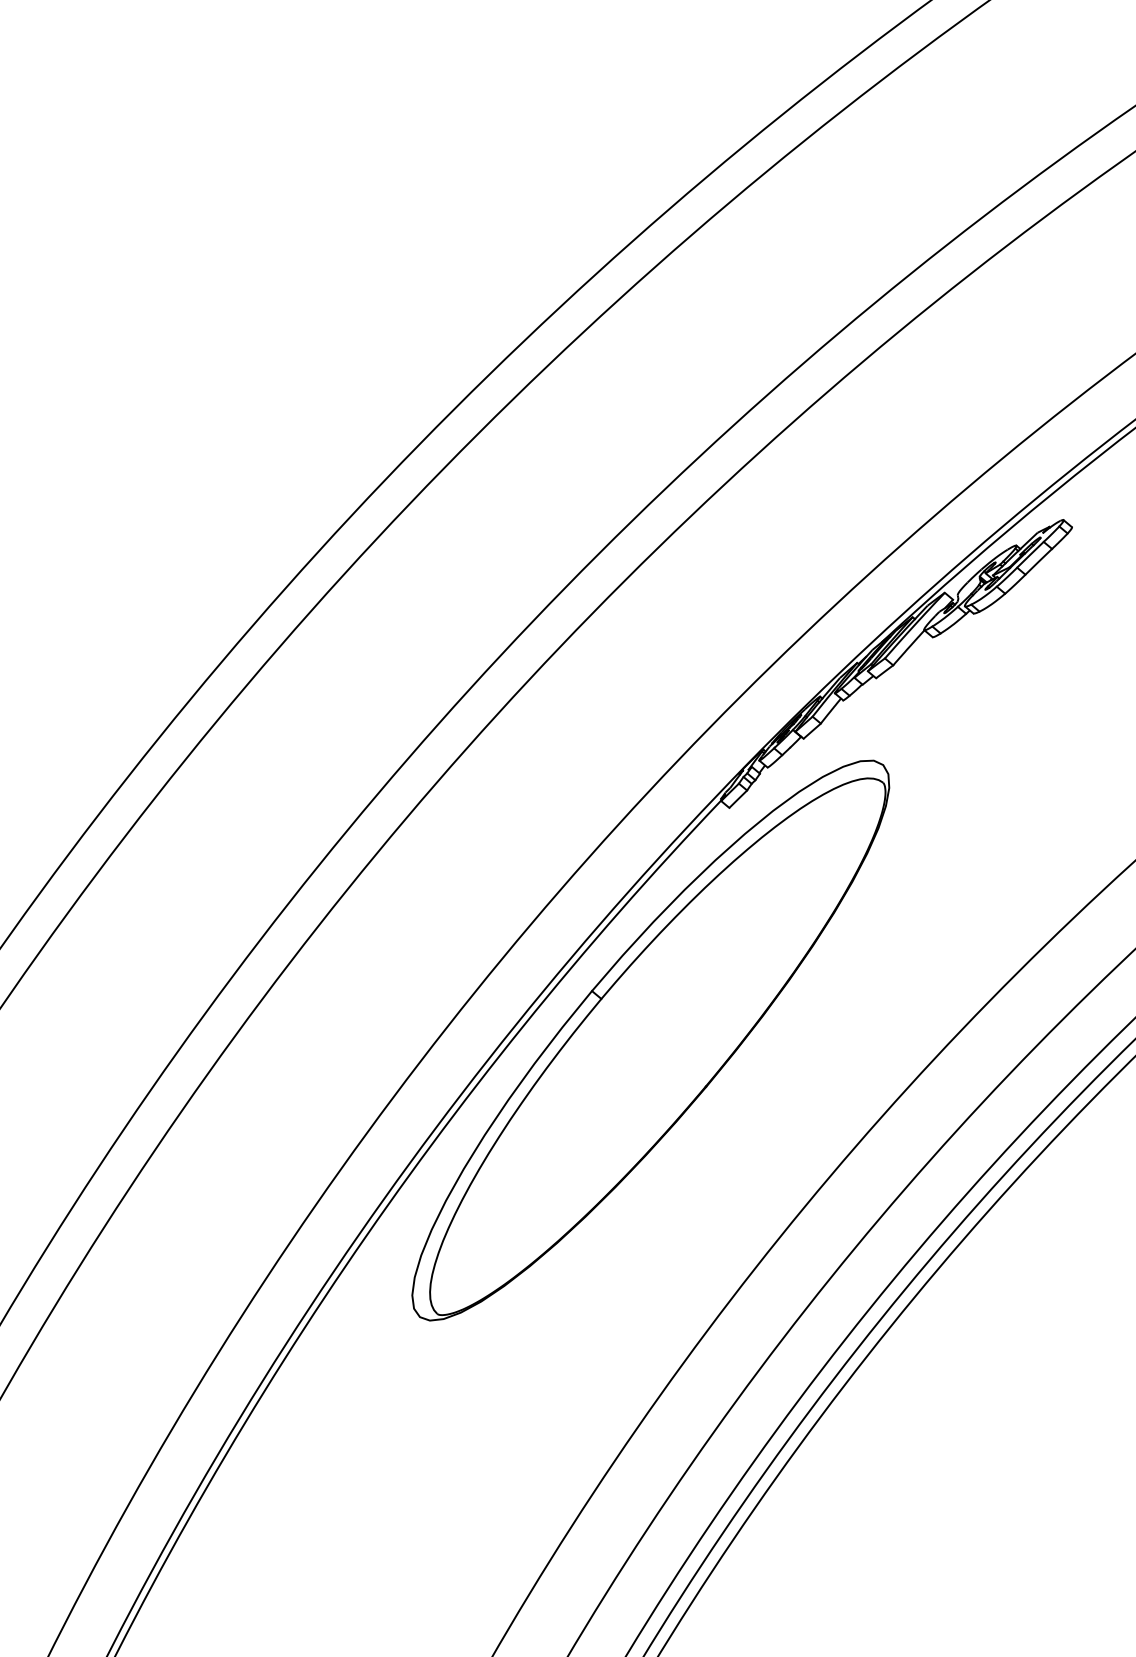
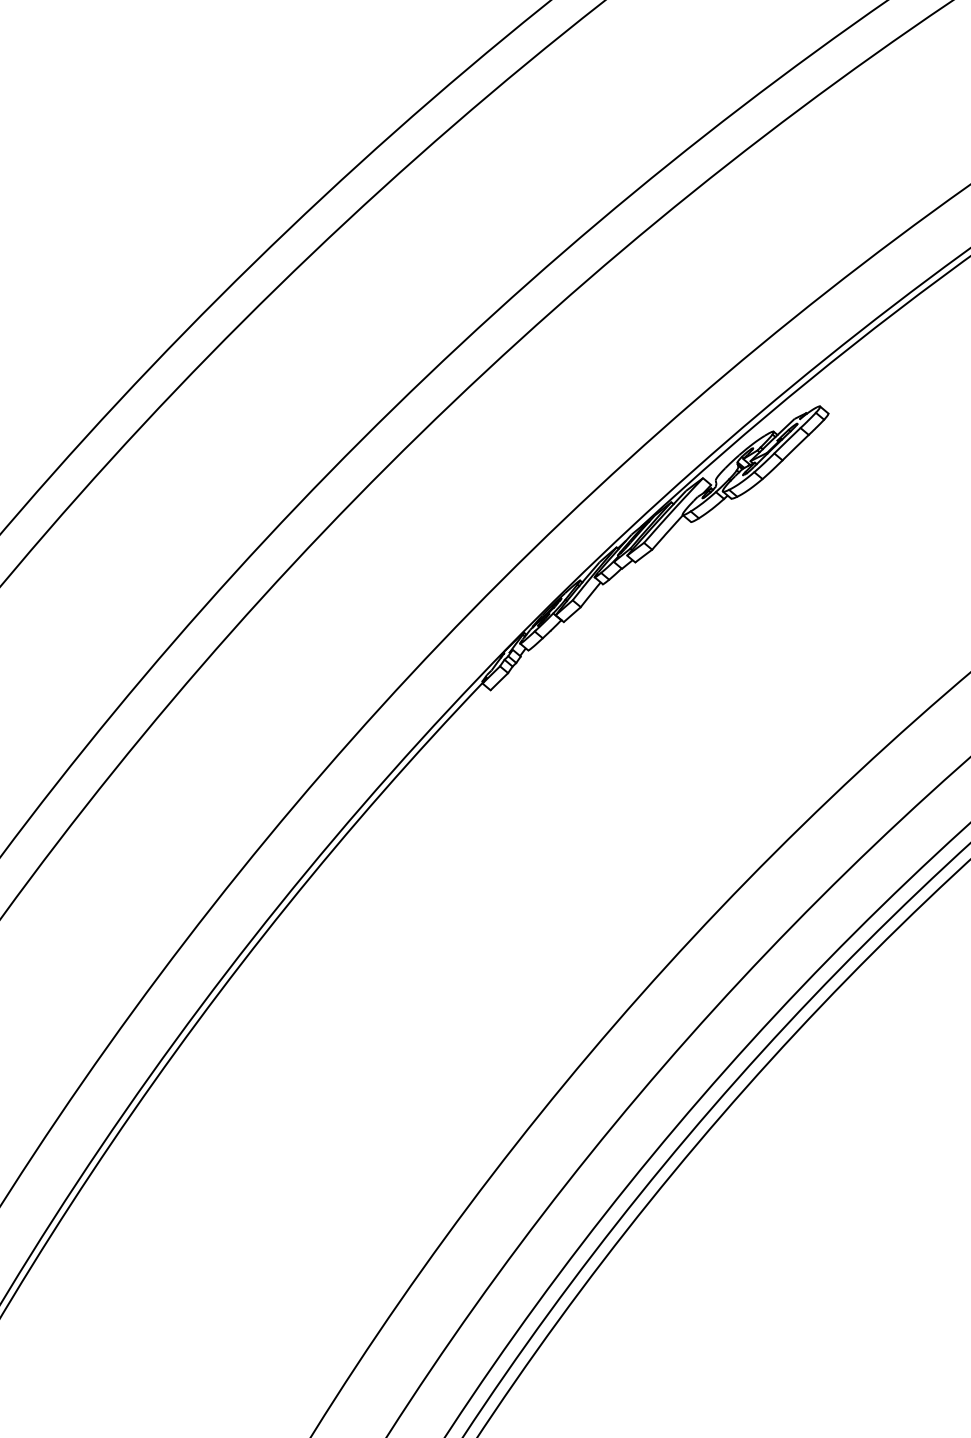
part: (650, 1040) -> (412, 919), removed

